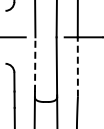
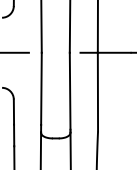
line: (35, 64) -> (41, 88), dashed -> solid
line: (77, 67) -> (97, 92), dashed -> solid

